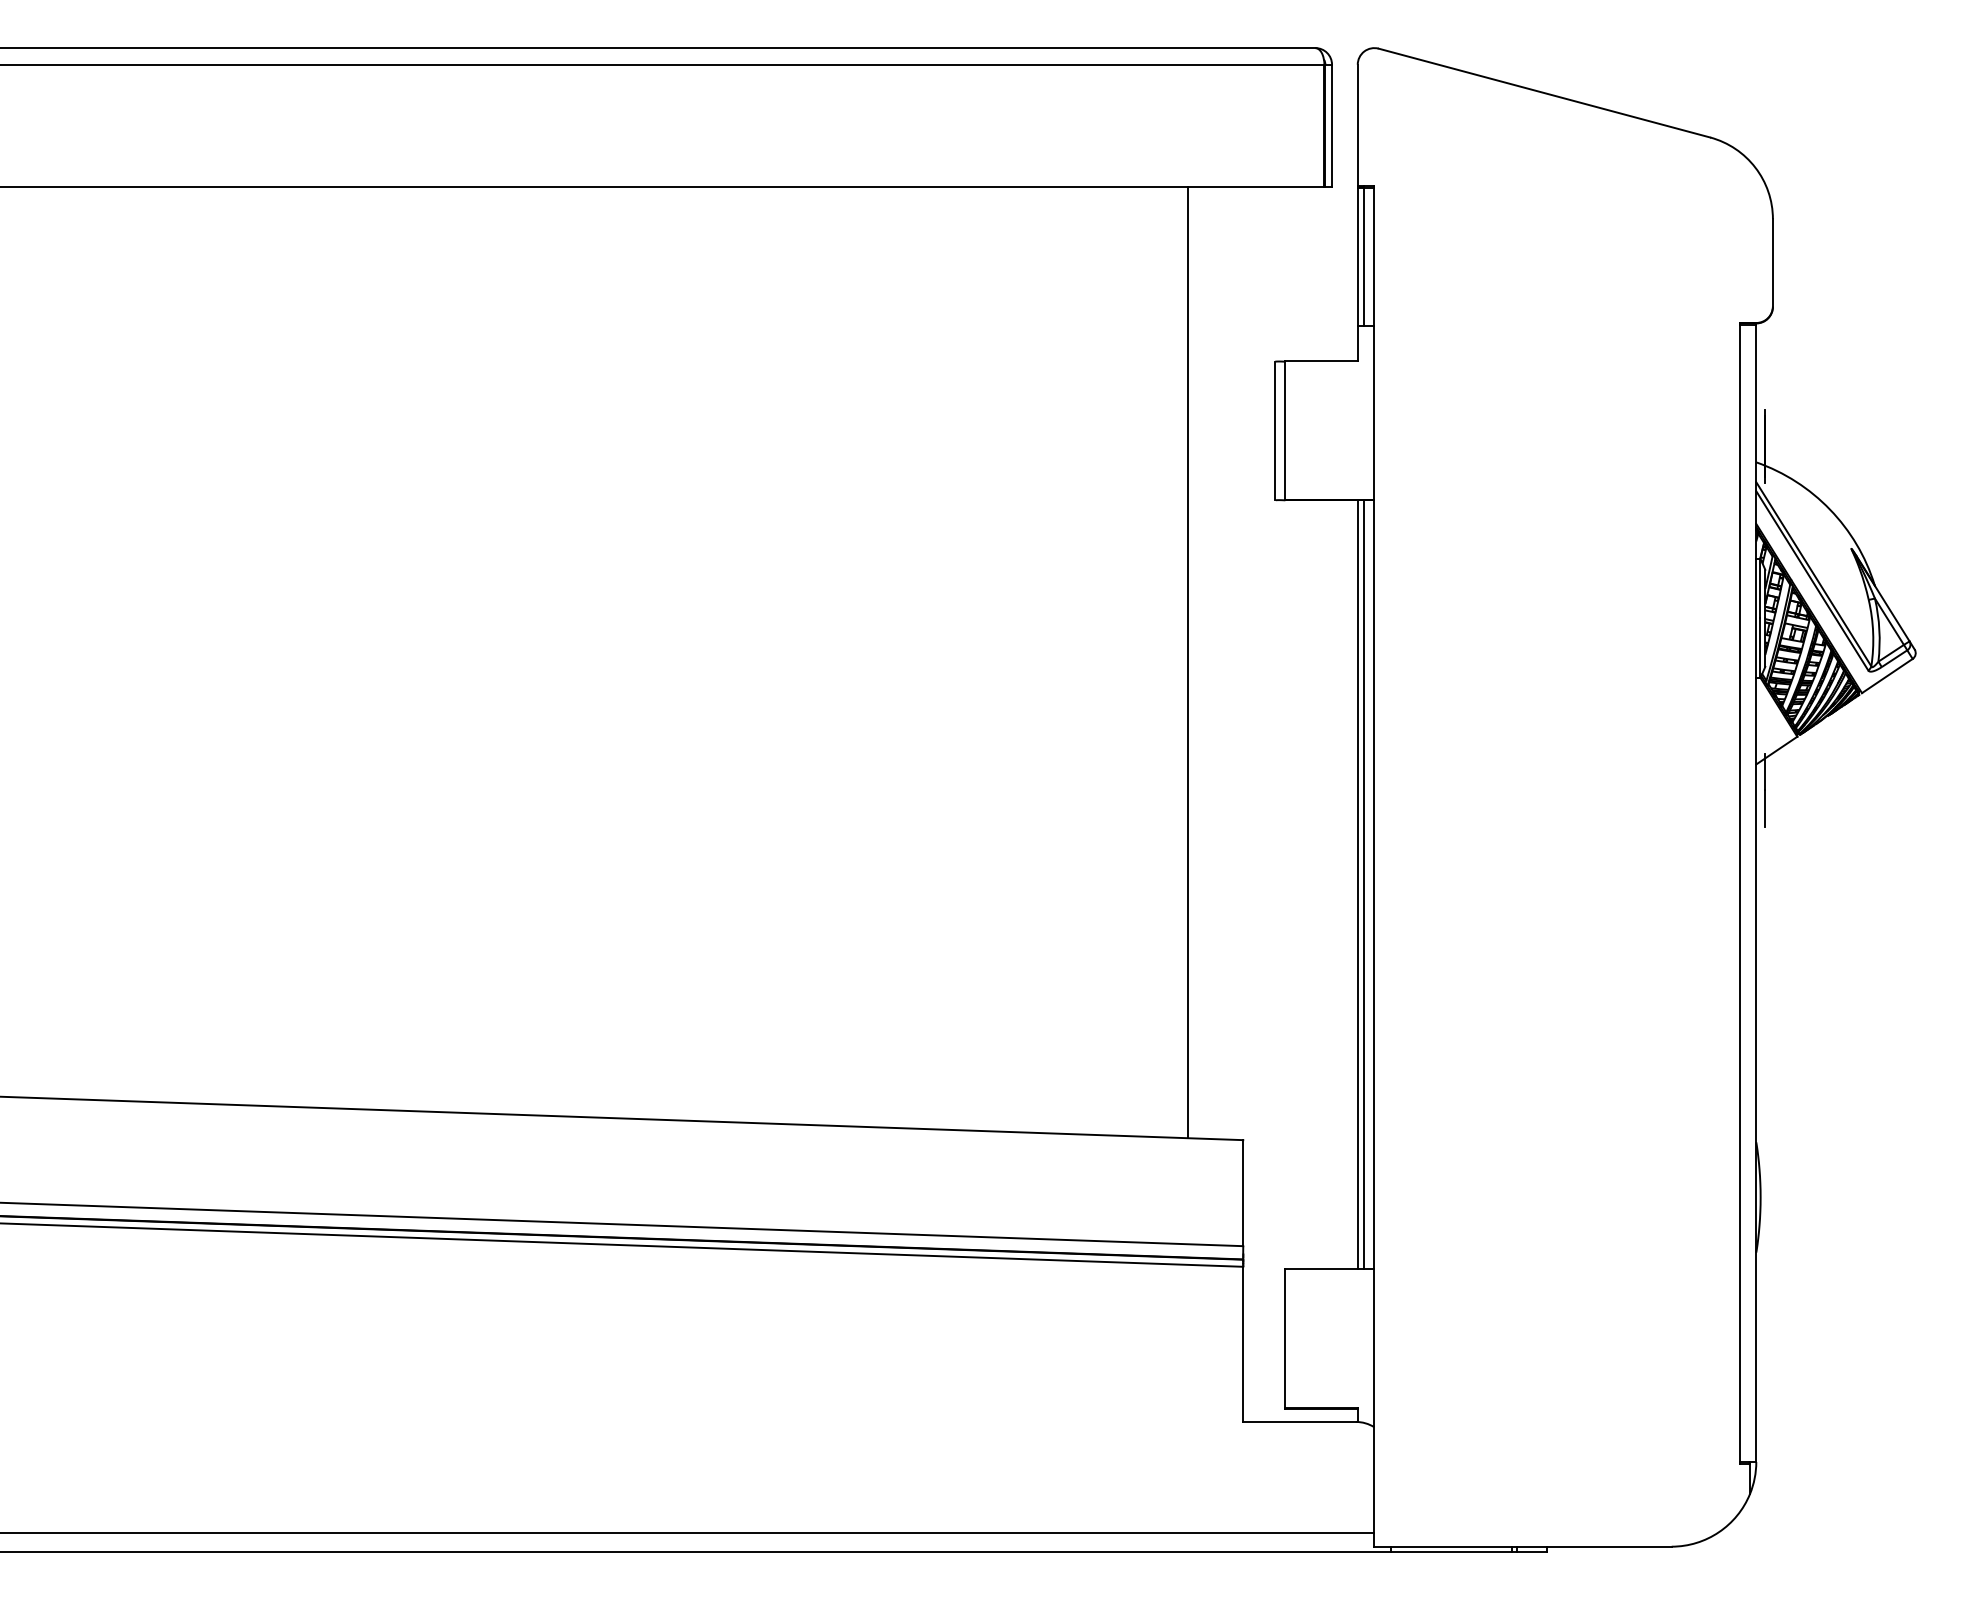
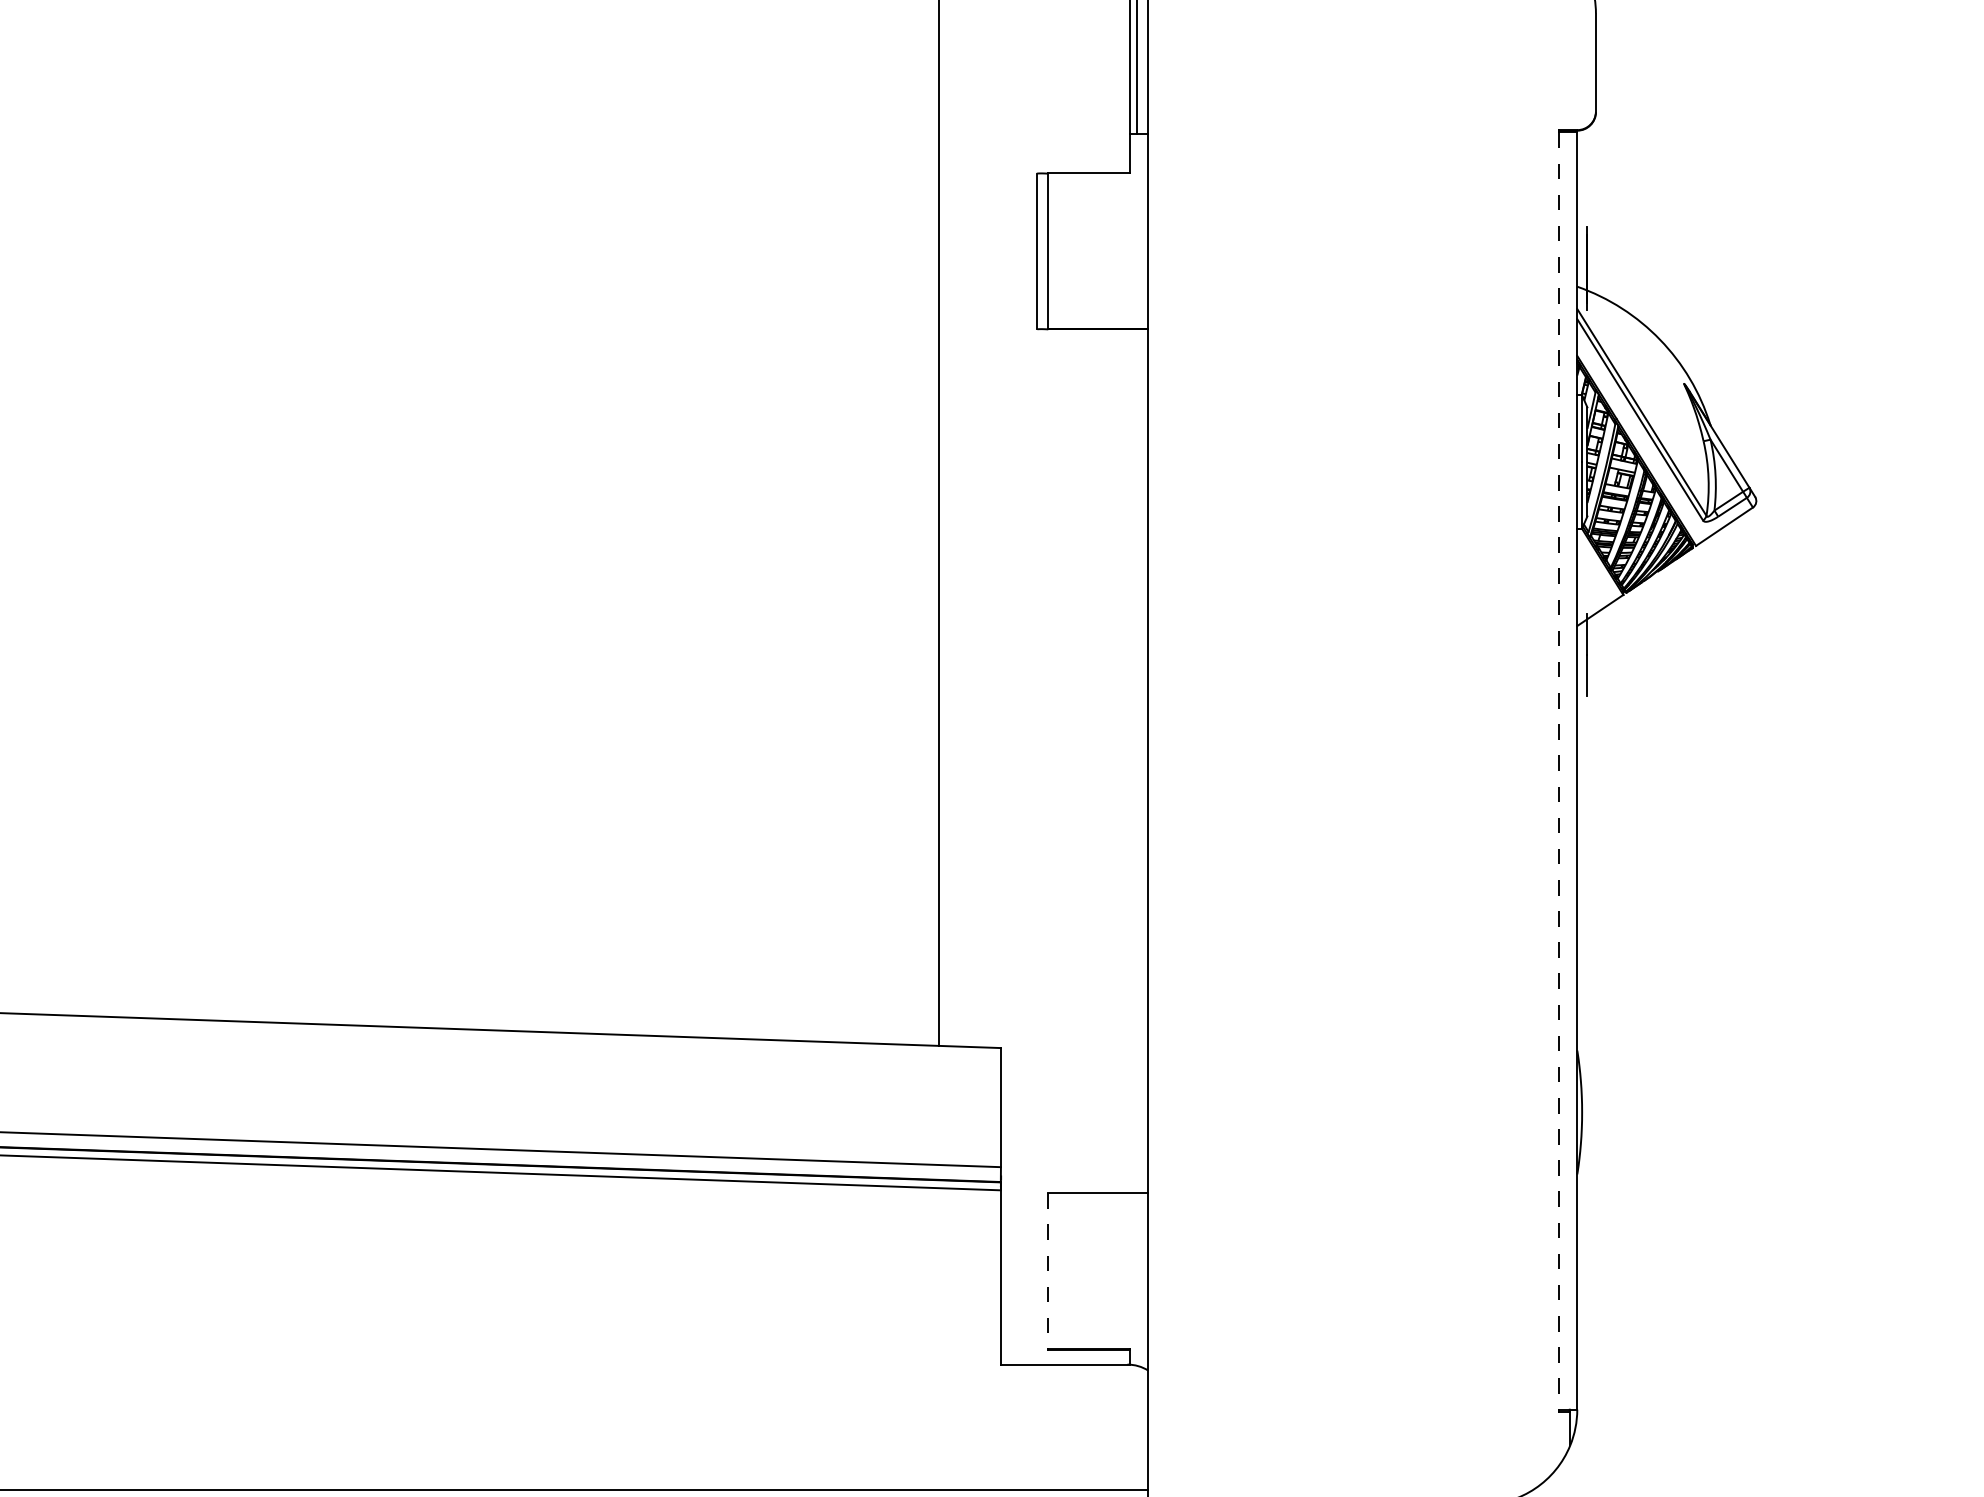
line: (1357, 884) -> (1129, 760), removed
line: (1364, 884) -> (1137, 760), removed
line: (1739, 894) -> (1558, 772), solid -> dashed
line: (1285, 1339) -> (1048, 1272), solid -> dashed

